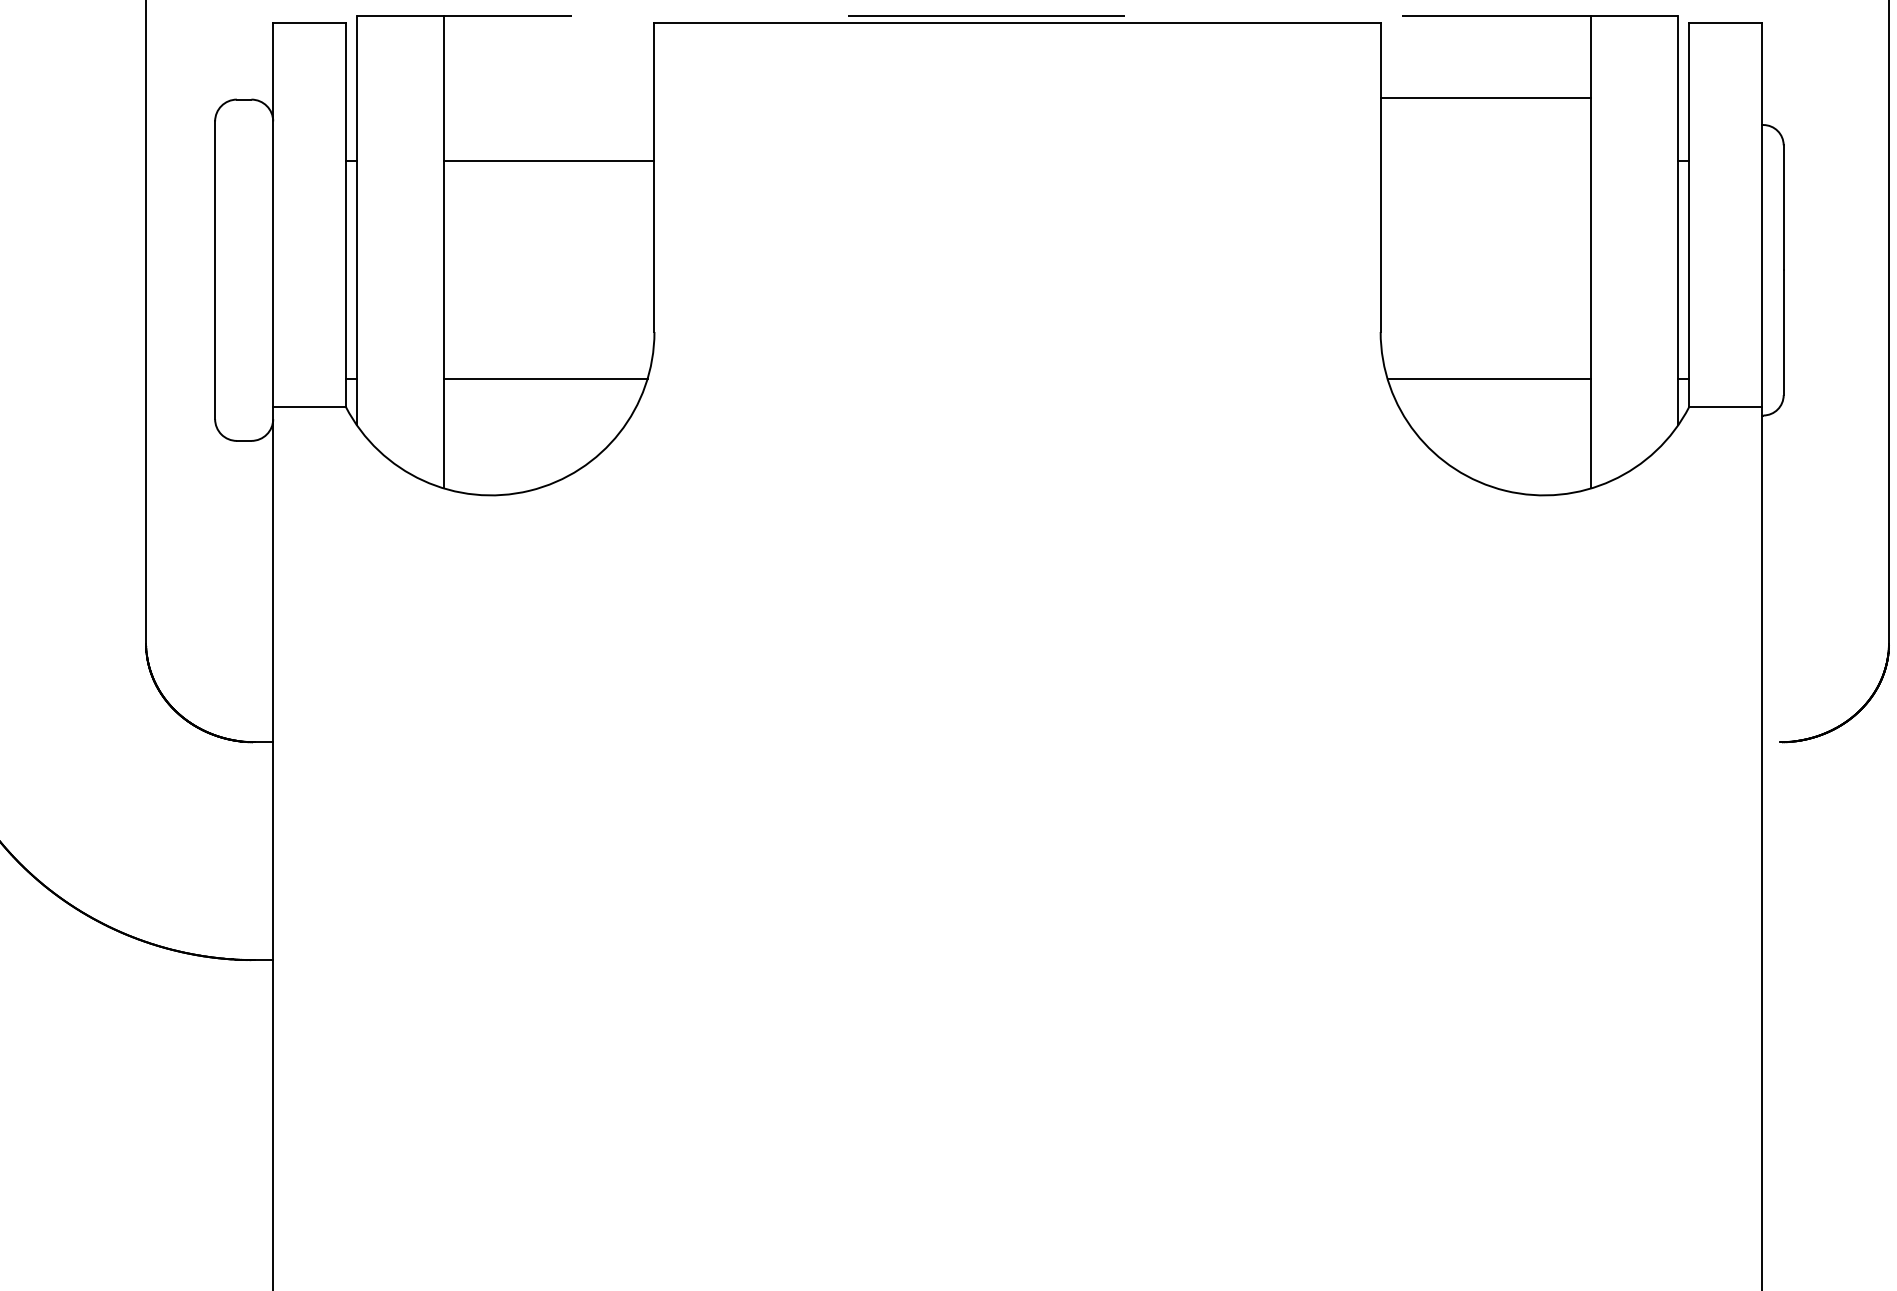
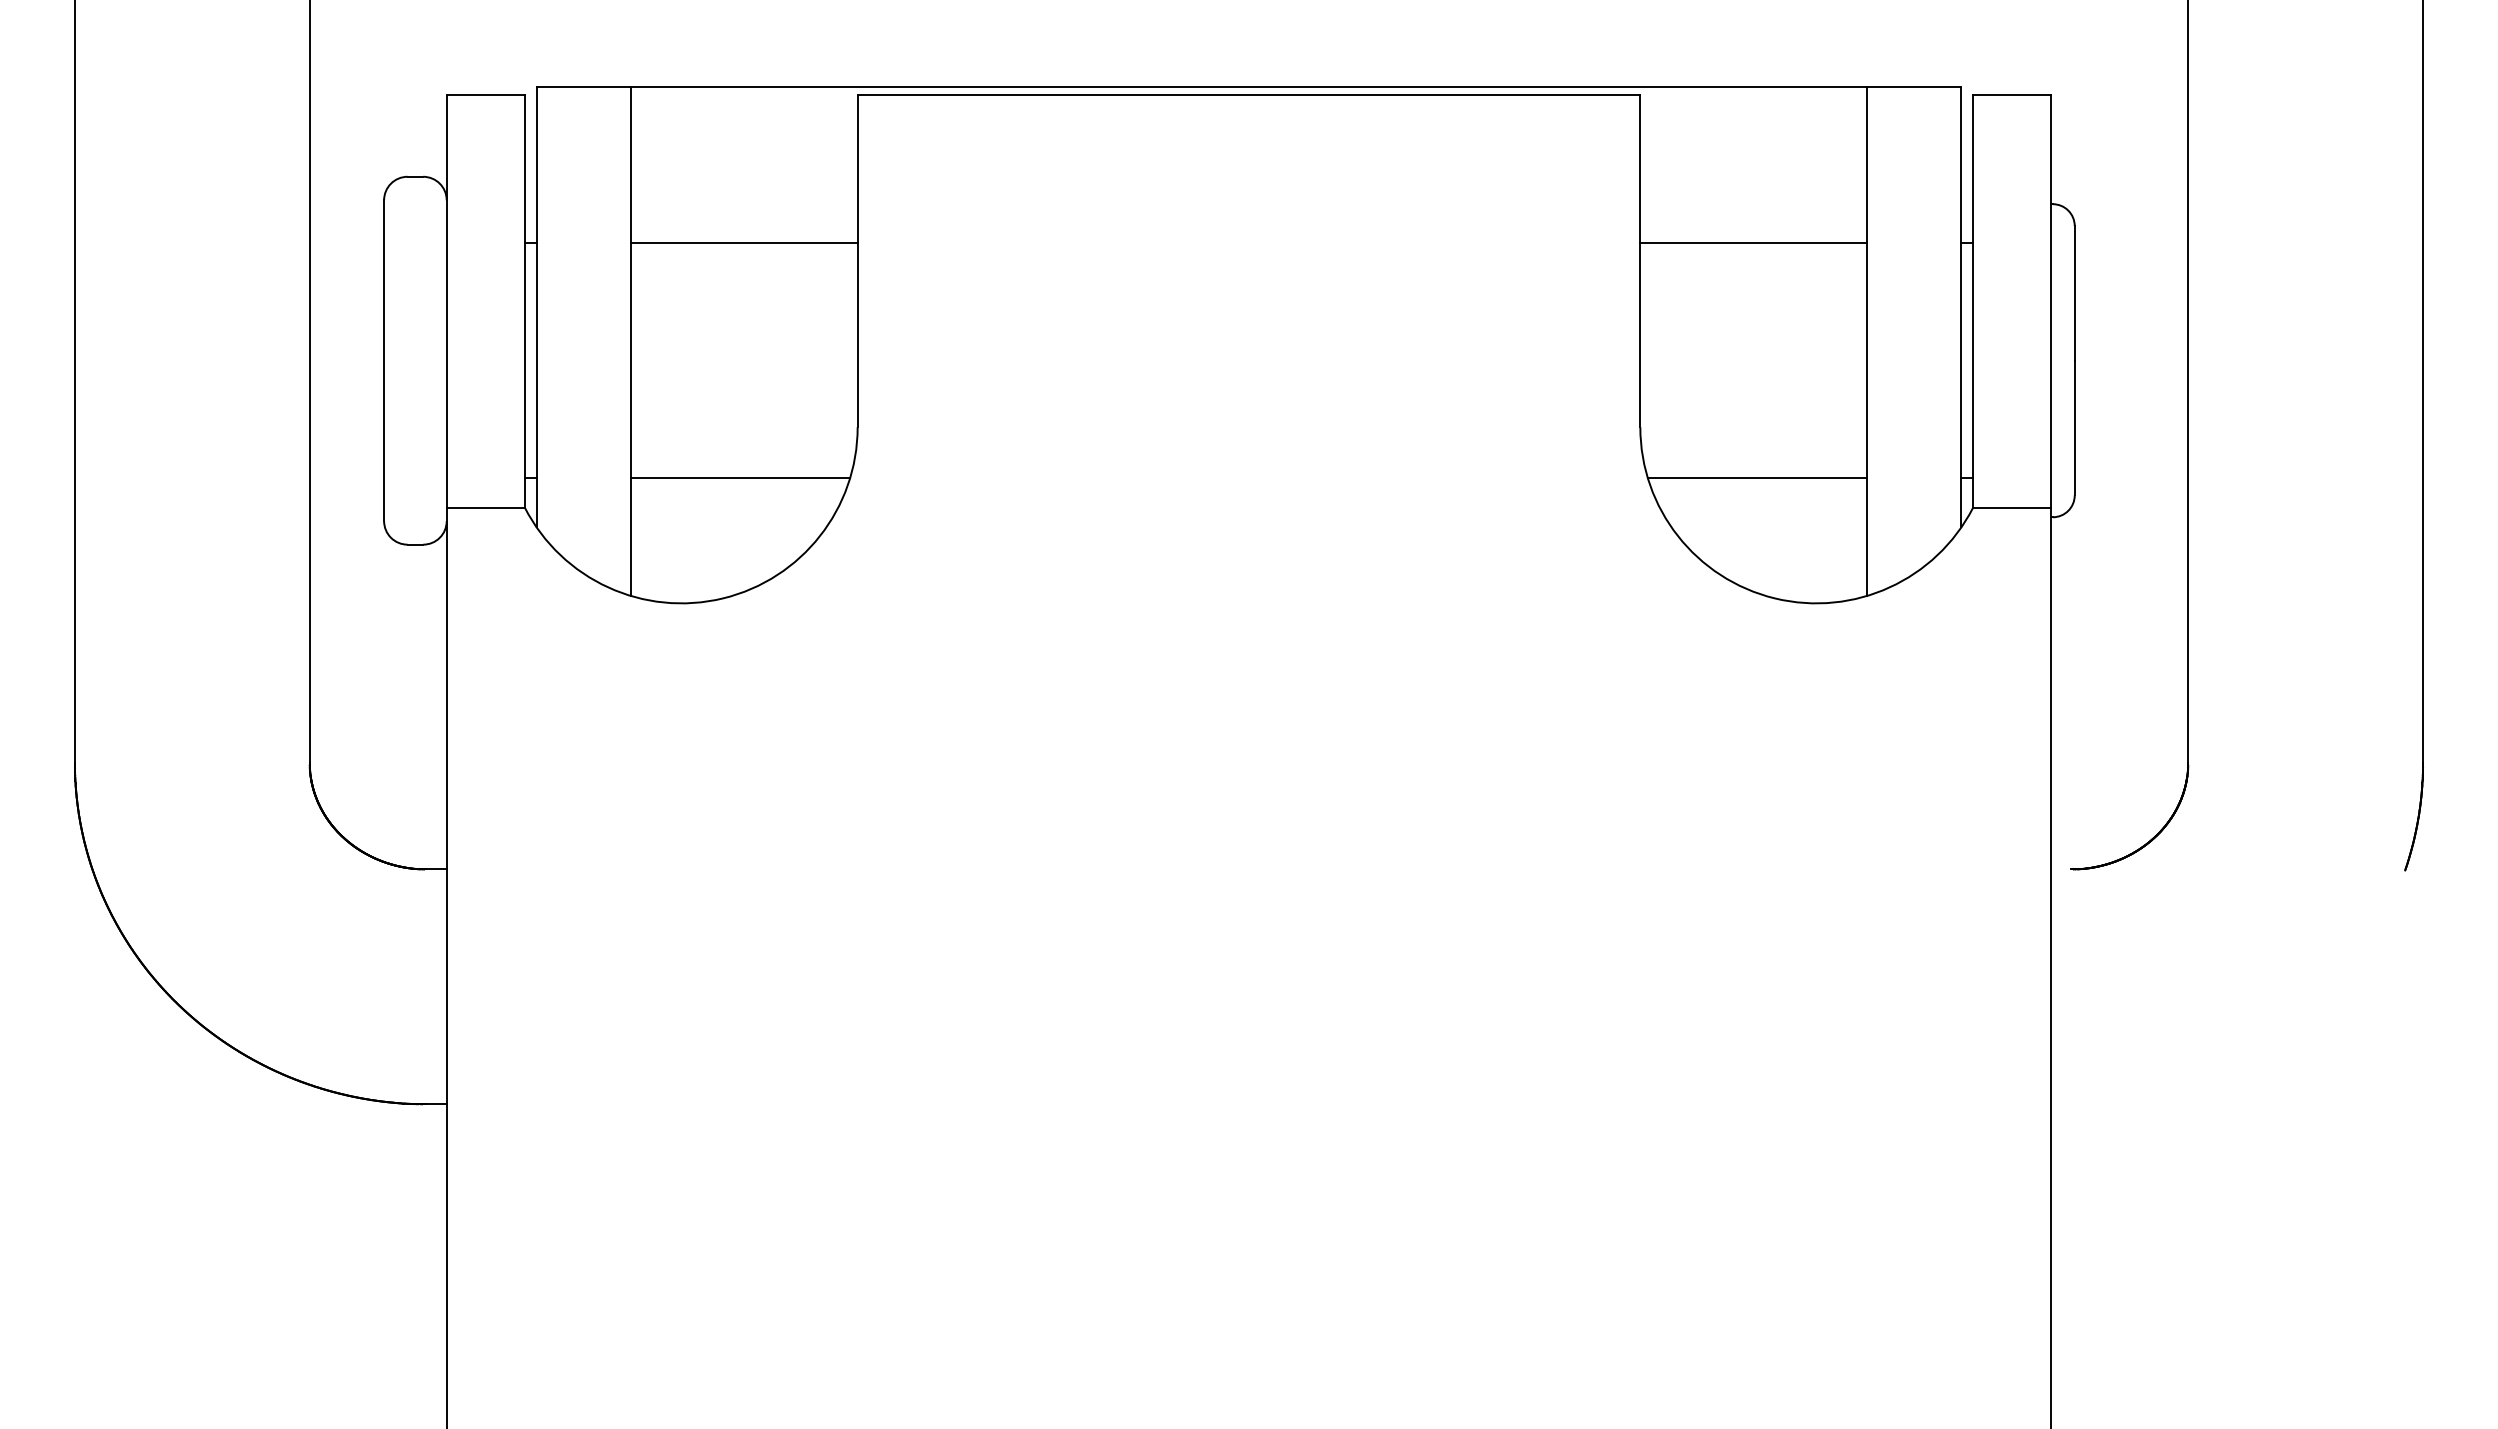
line: (1017, 15) -> (1248, 86), dashed -> solid
line: (1485, 98) -> (1753, 243), moved

